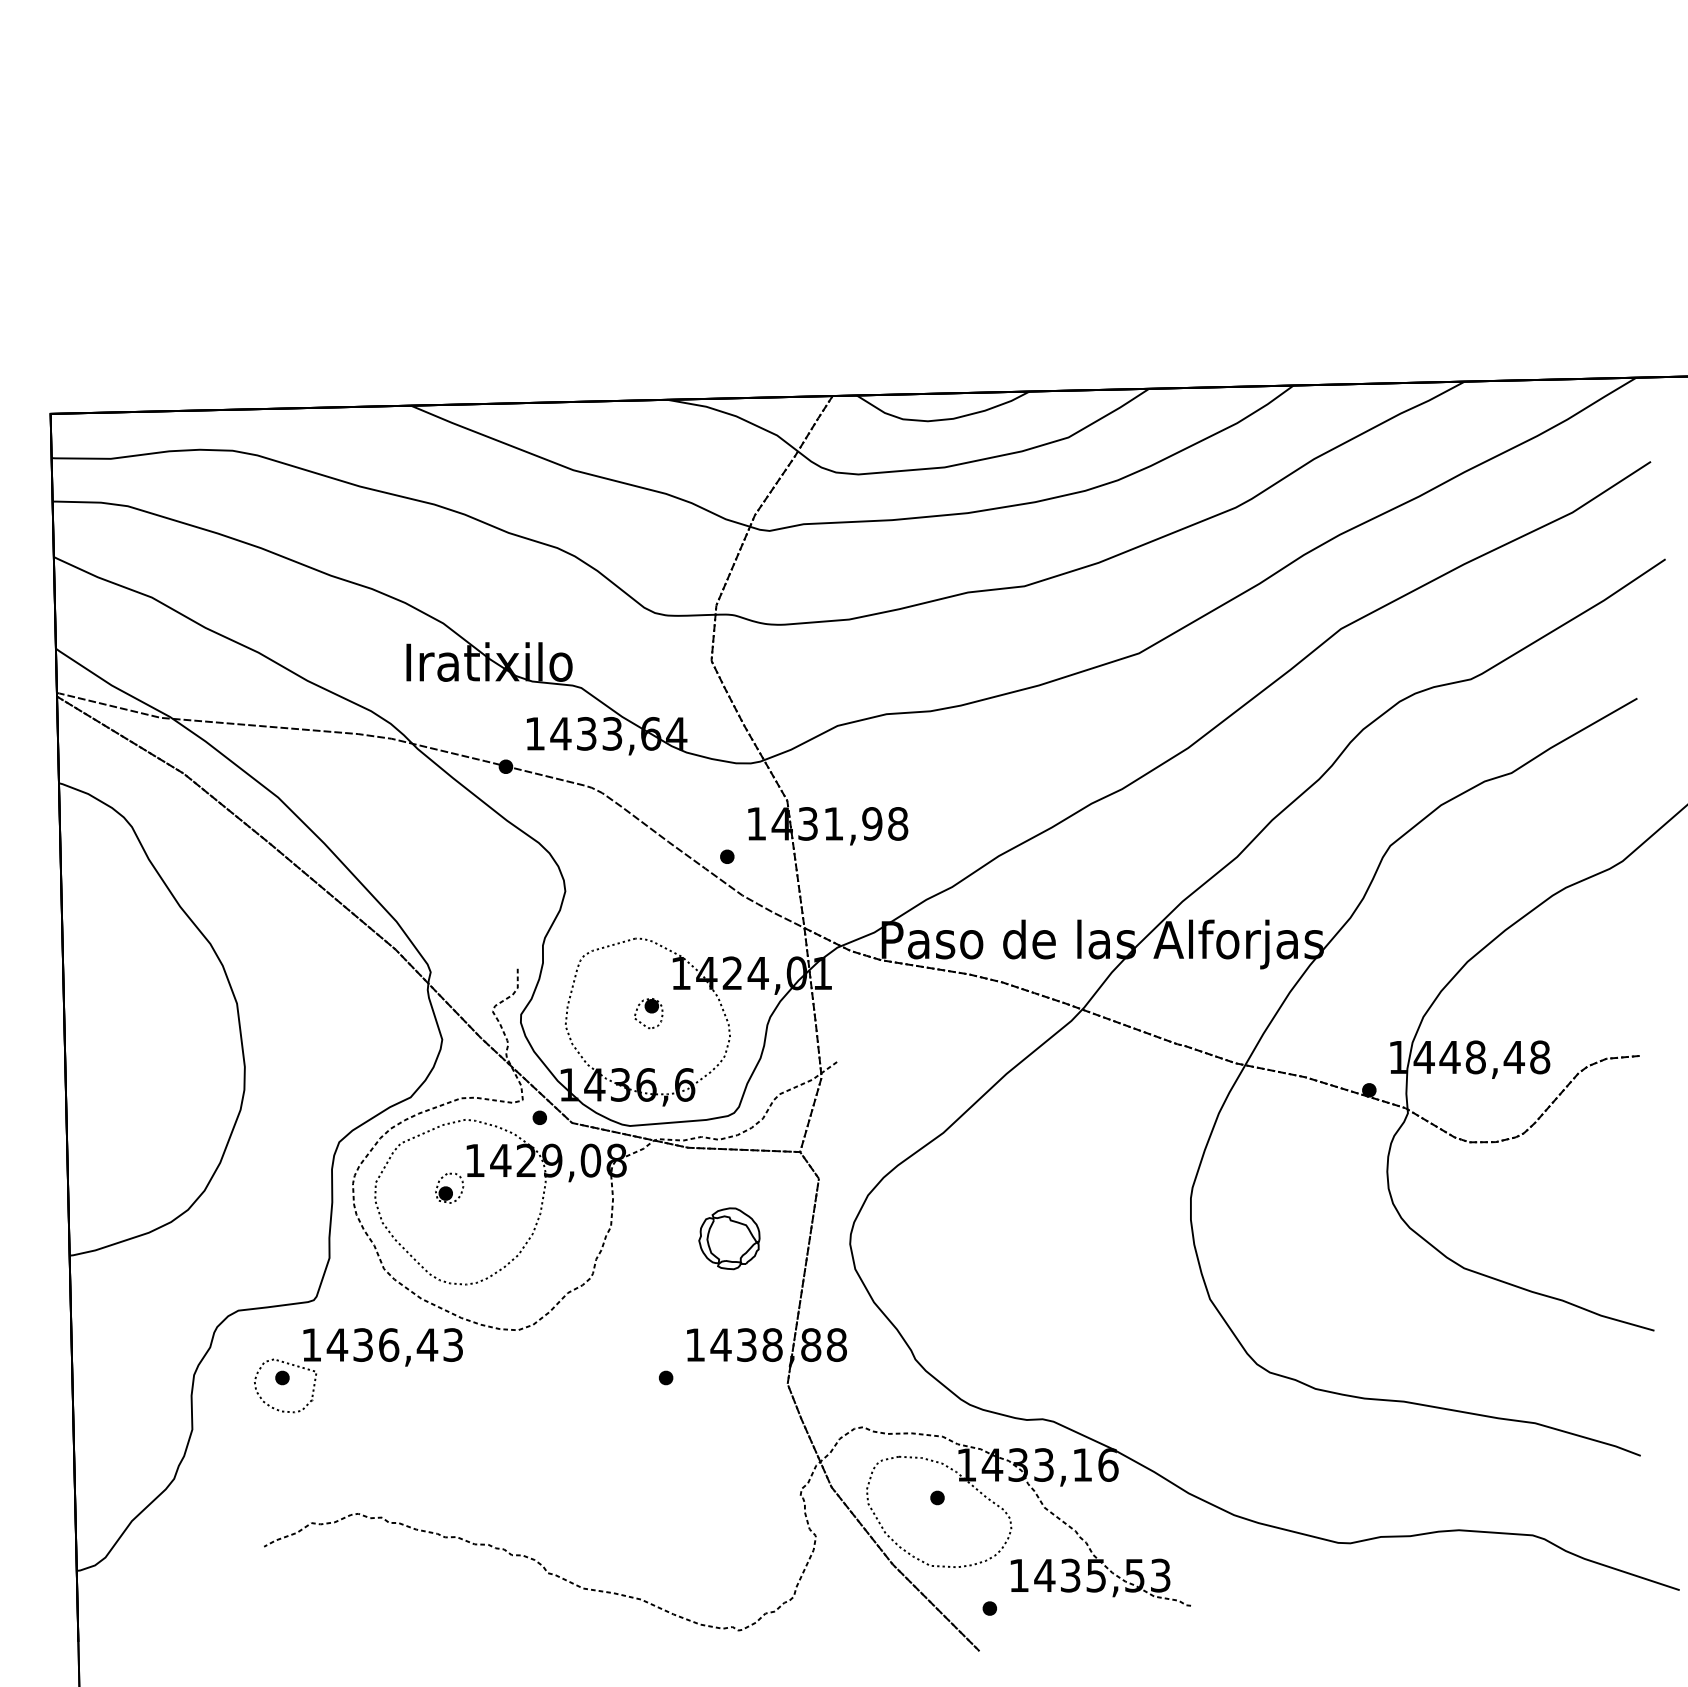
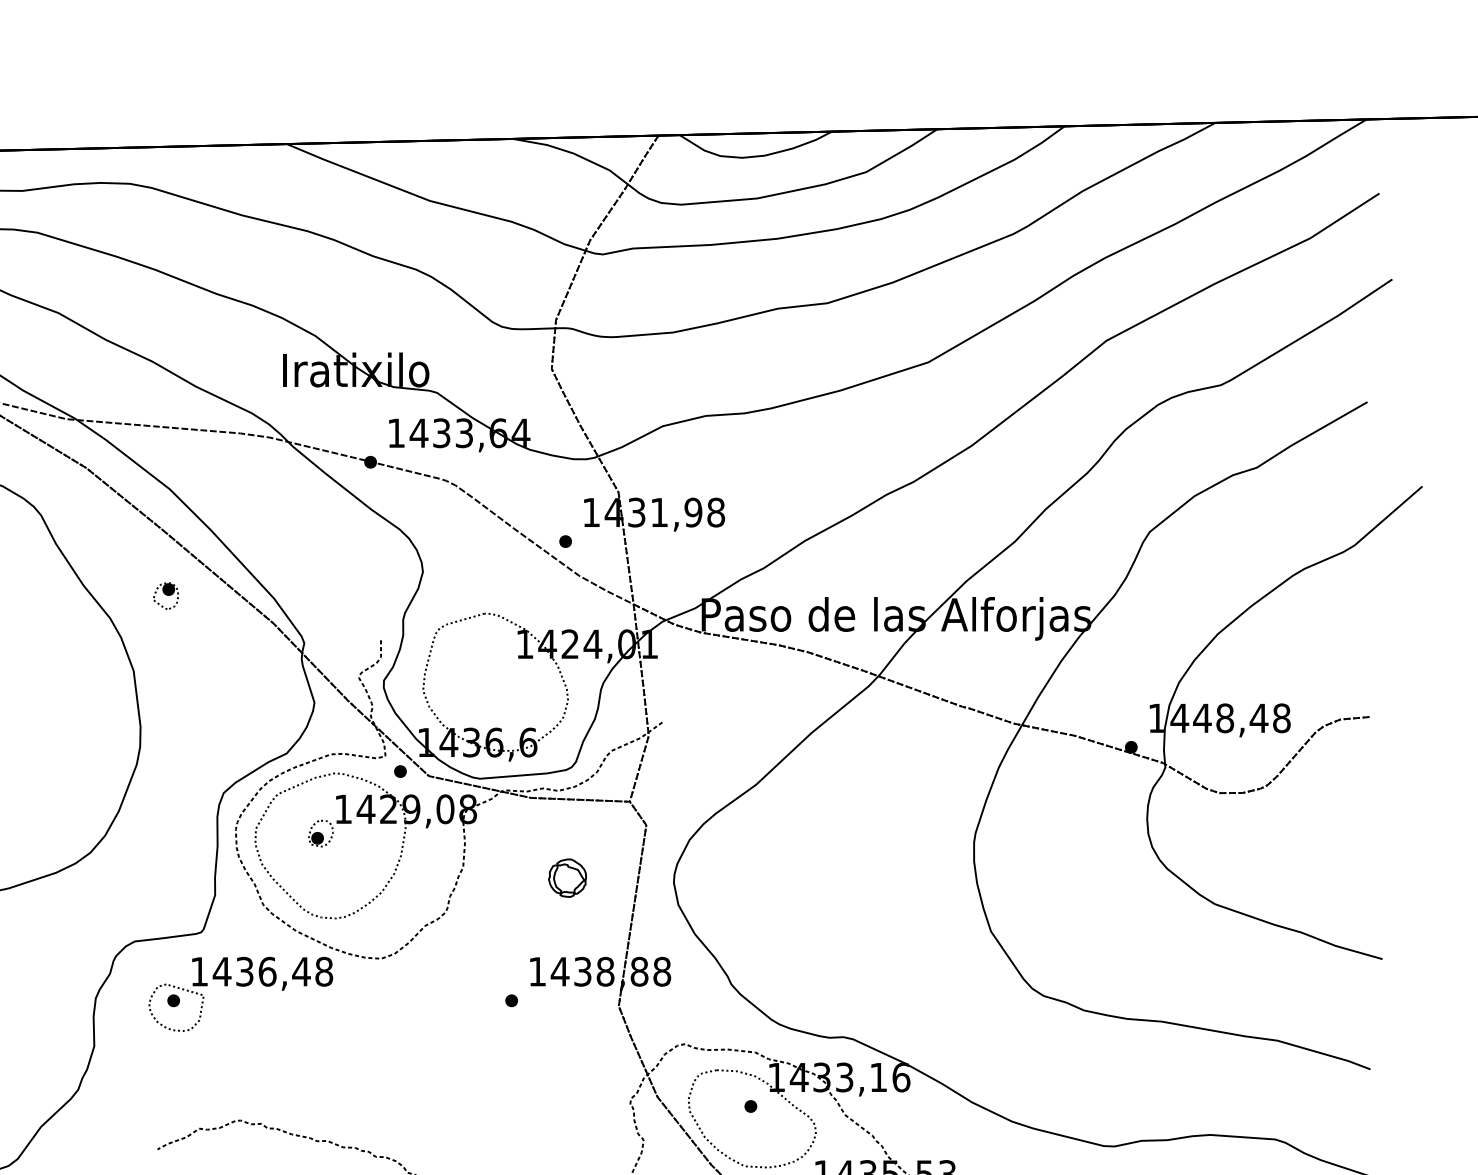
part: (648, 1013) -> (165, 595), moved
part: (729, 1238) -> (567, 877), size x0.7
text: (453, 1344) -> (324, 971), 1436,43 -> 1436,48

